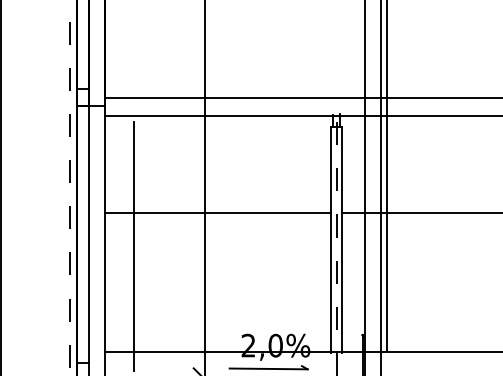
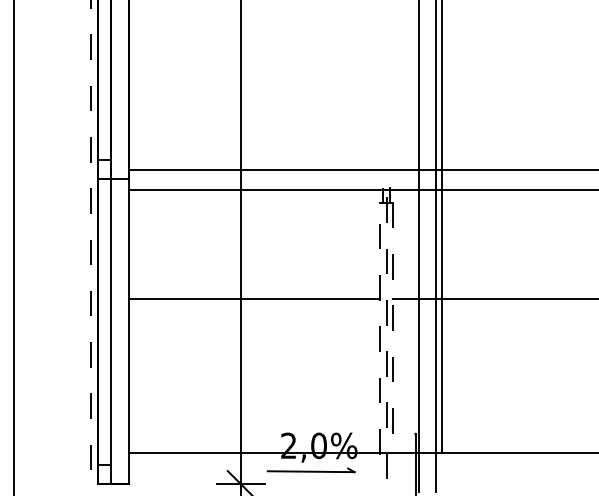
line: (330, 240) -> (380, 328), solid -> dashed
line: (342, 240) -> (393, 328), solid -> dashed
line: (134, 246) -> (161, 335), removed

